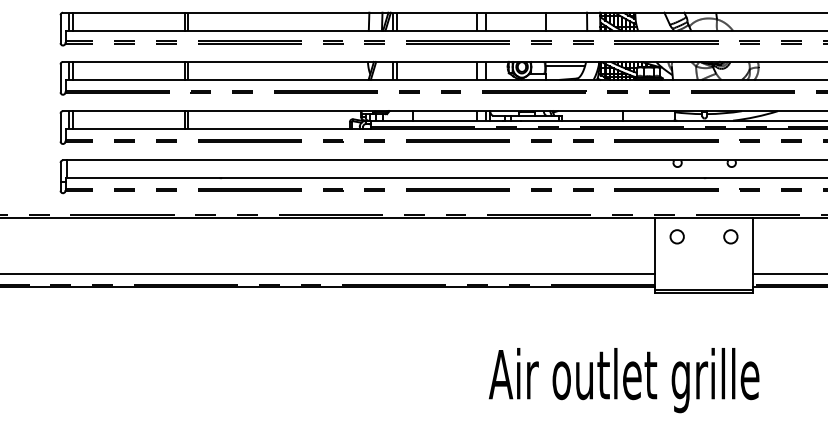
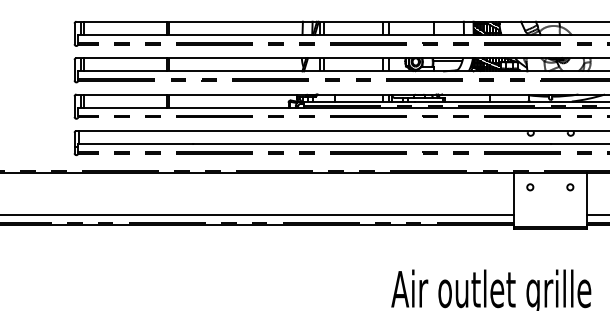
circle: (676, 236) -> (529, 187), size x0.62
circle: (731, 236) -> (570, 187), size x0.62

